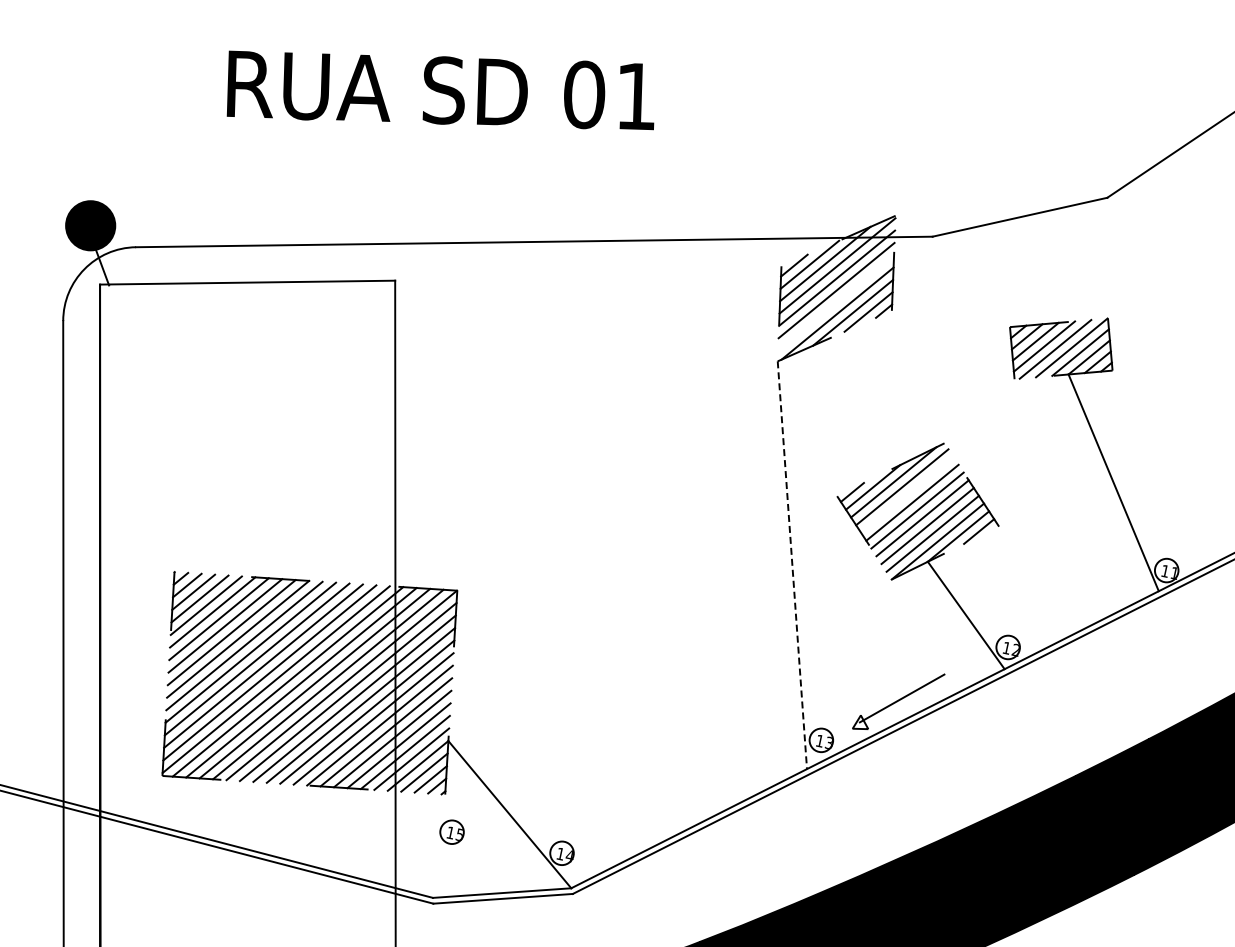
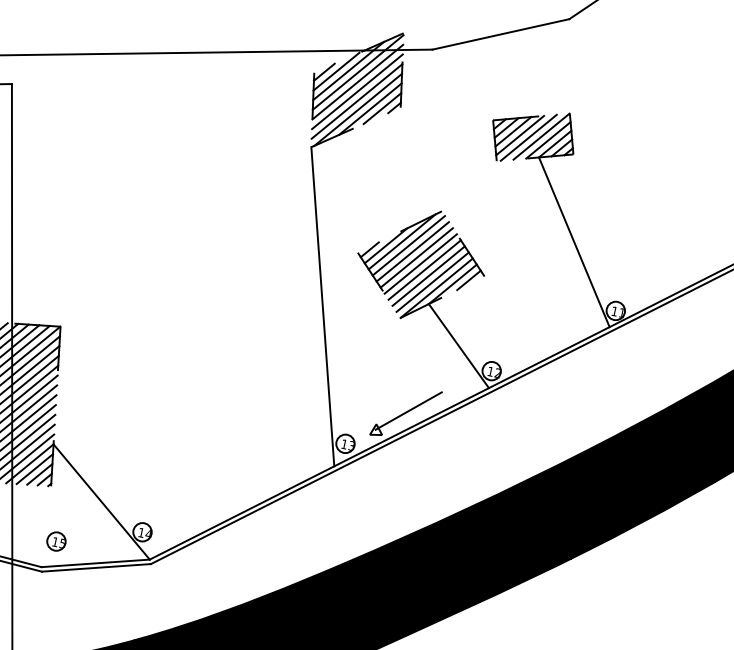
line: (836, 302) -> (357, 101), added
line: (907, 494) -> (412, 251), added
line: (792, 565) -> (322, 306), dashed -> solid
part: (451, 831) -> (56, 541), moved

